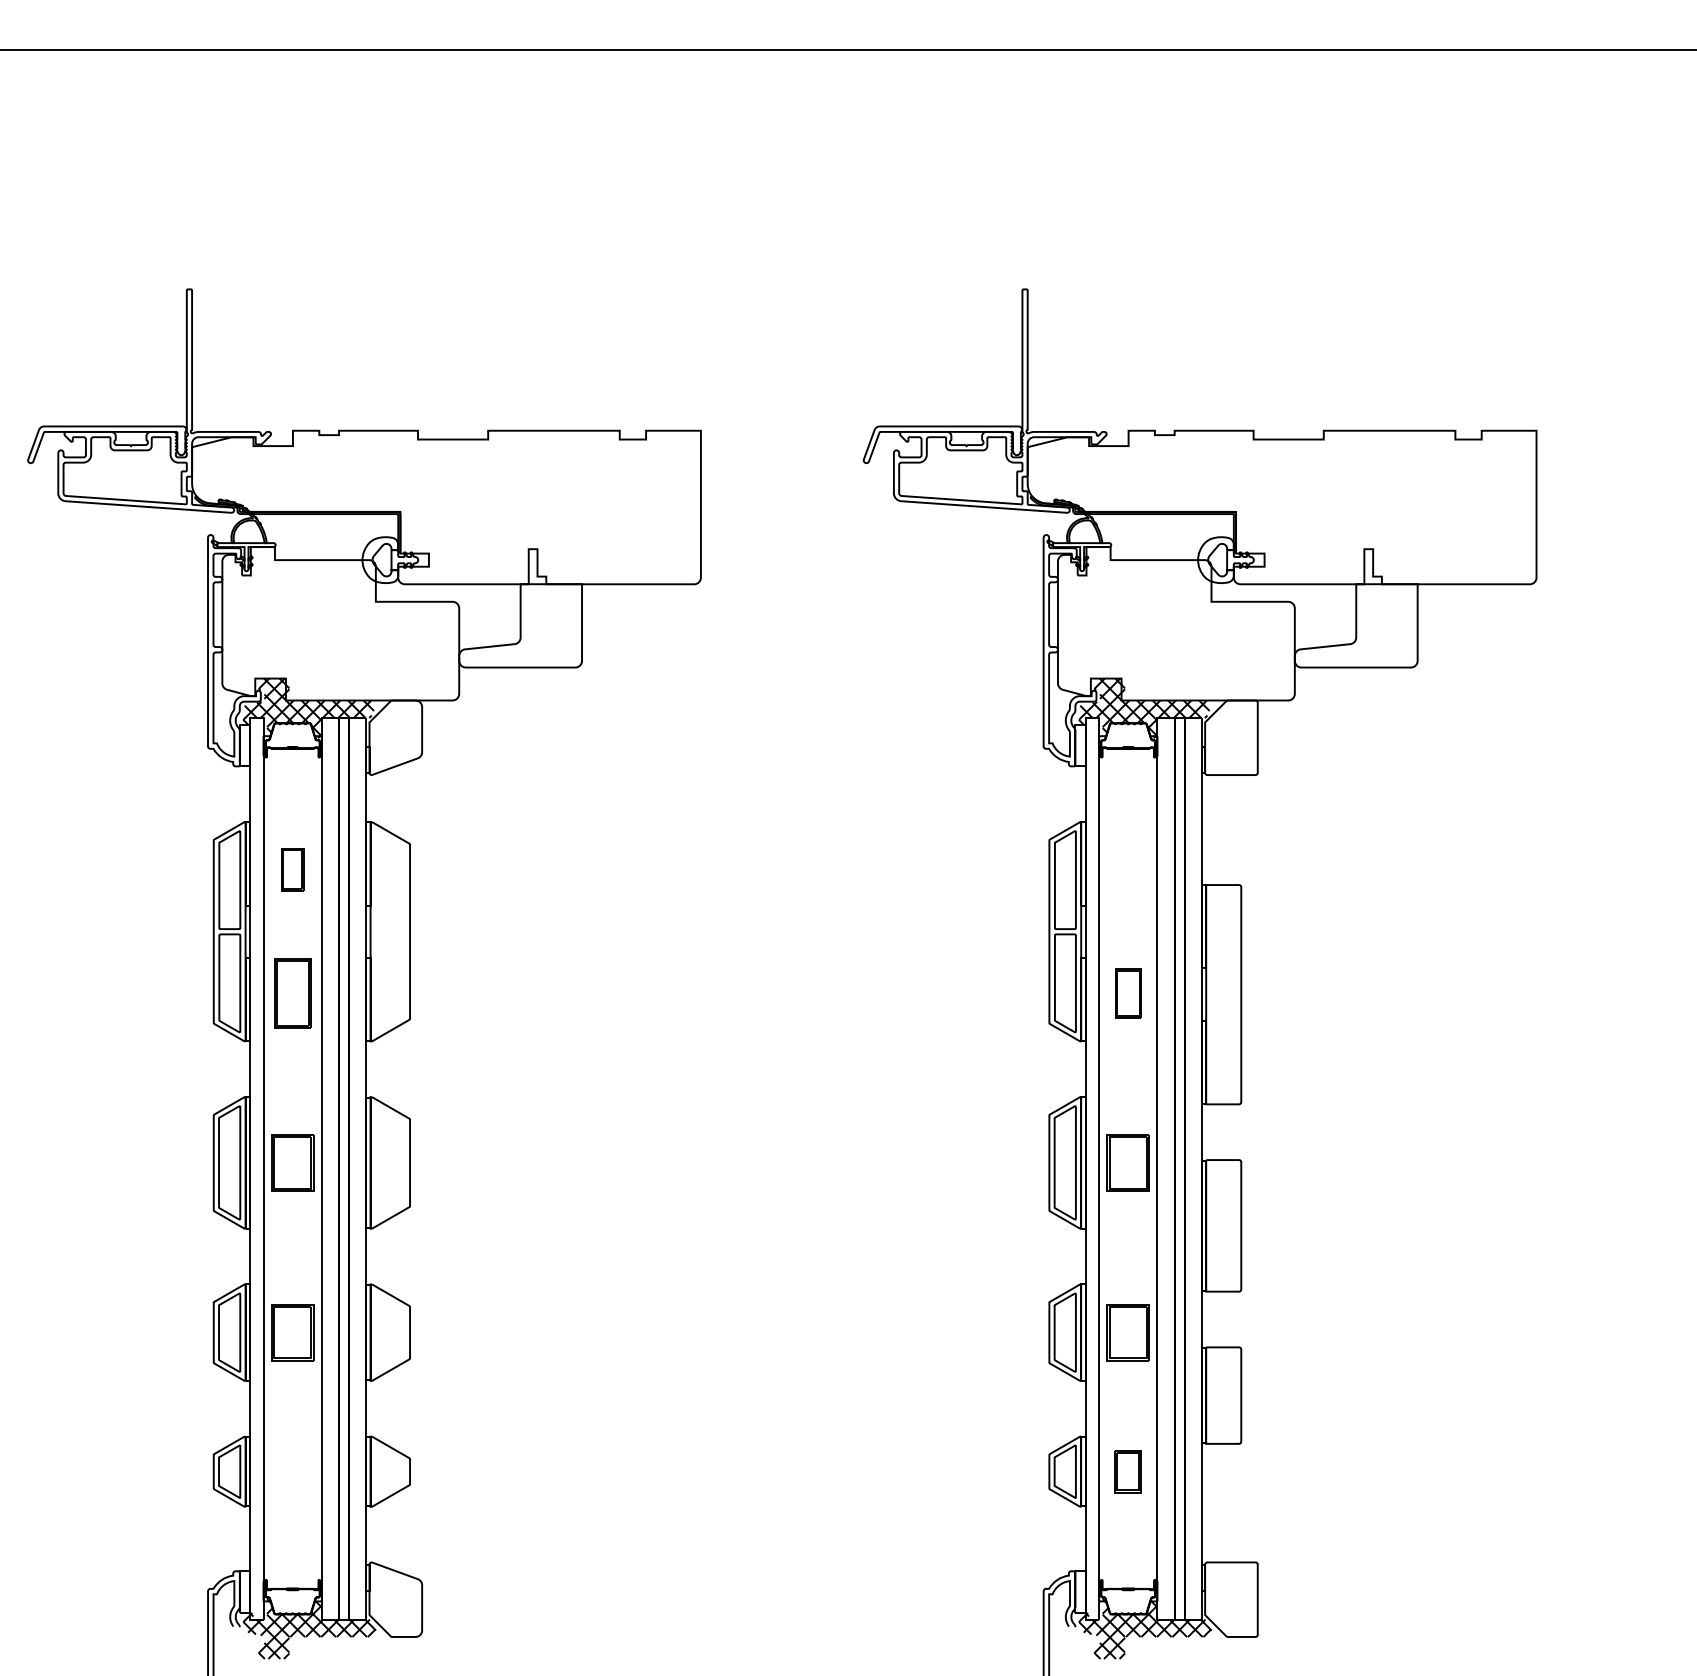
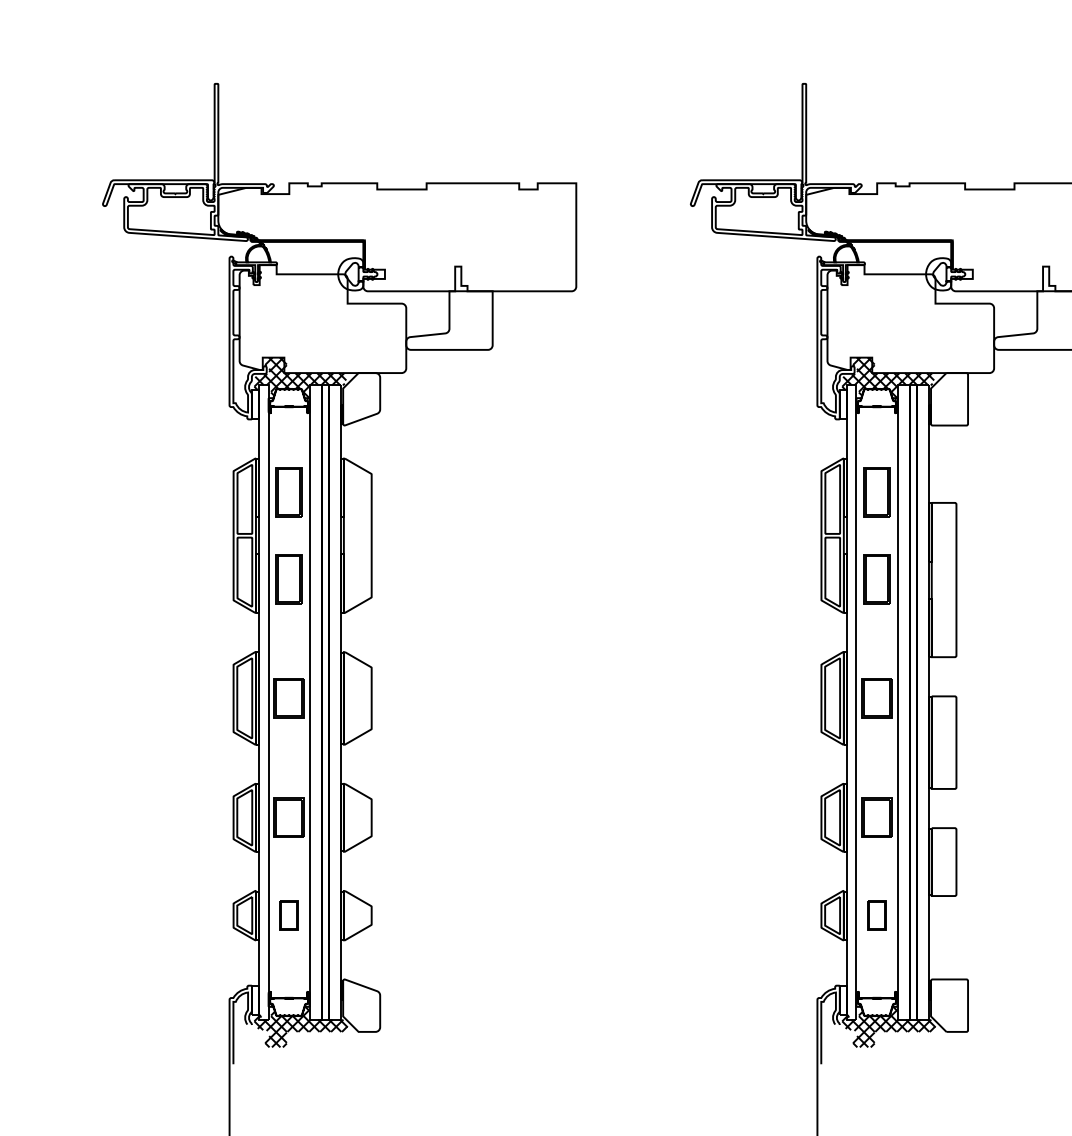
part: (292, 869) -> (288, 491), size x1.67
part: (1128, 869) -> (877, 491), added
part: (1128, 993) -> (877, 579), size x1.43
part: (292, 1471) -> (288, 915), added

